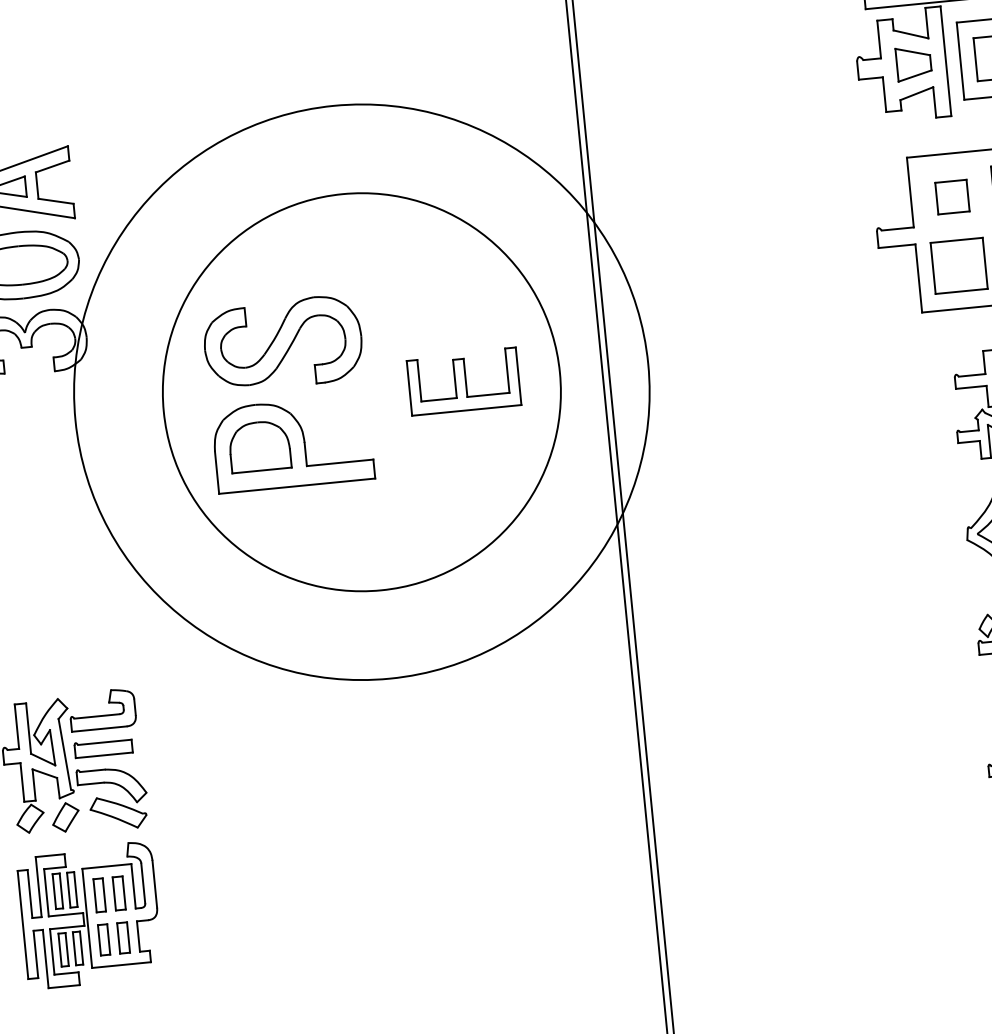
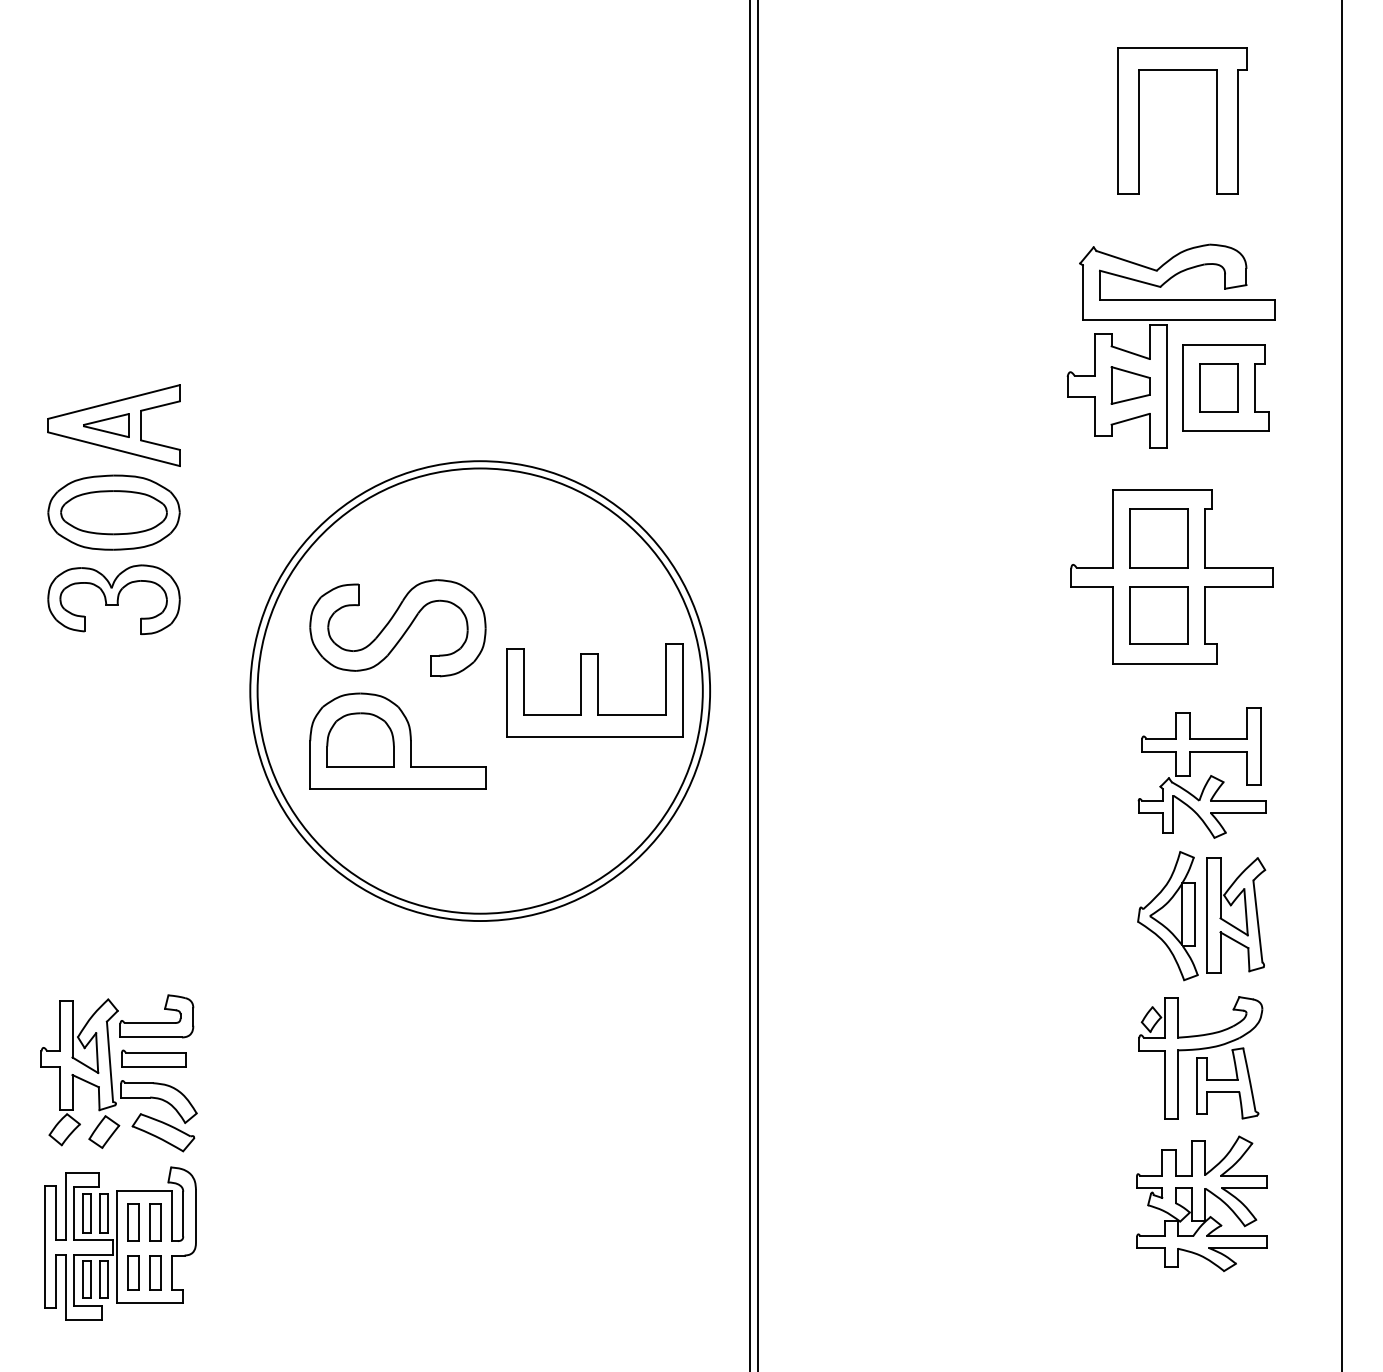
part: (952, 197) -> (1158, 538), size x1.67
part: (463, 381) -> (594, 690), size x1.43
circle: (362, 392) -> (480, 691), size x0.71

